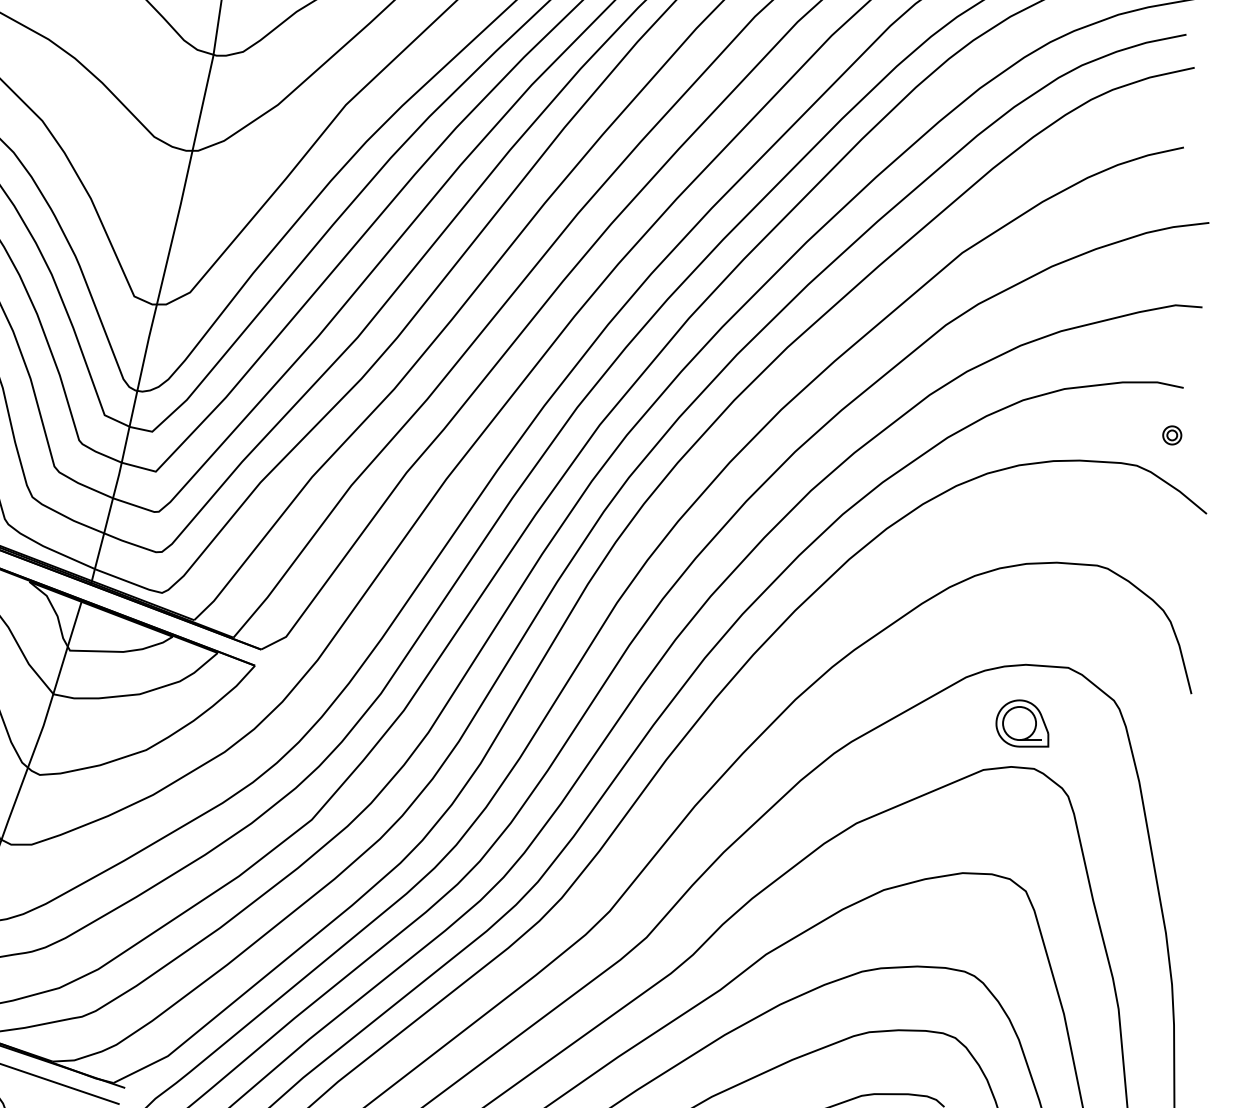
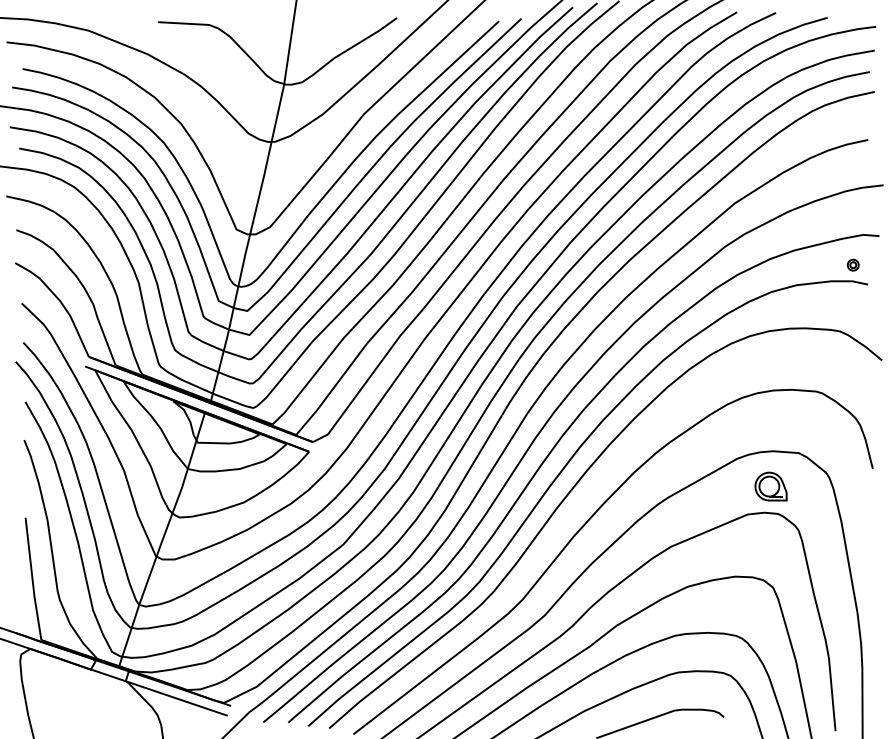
part: (1170, 434) -> (852, 264), moved

